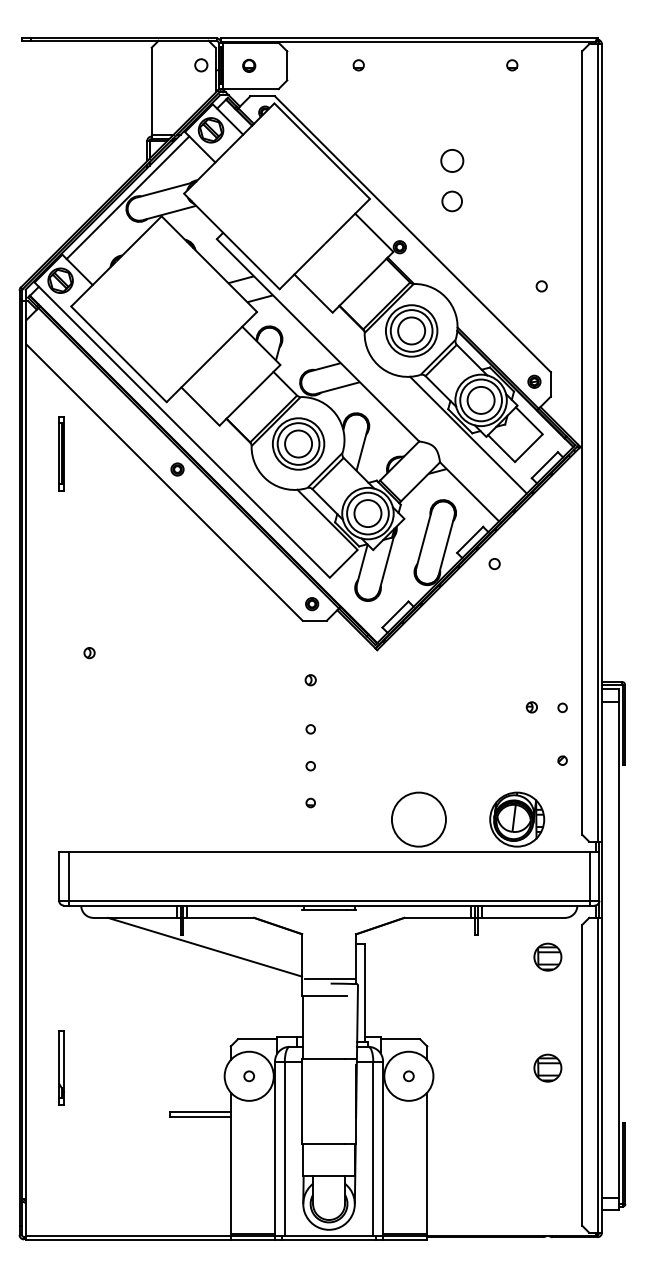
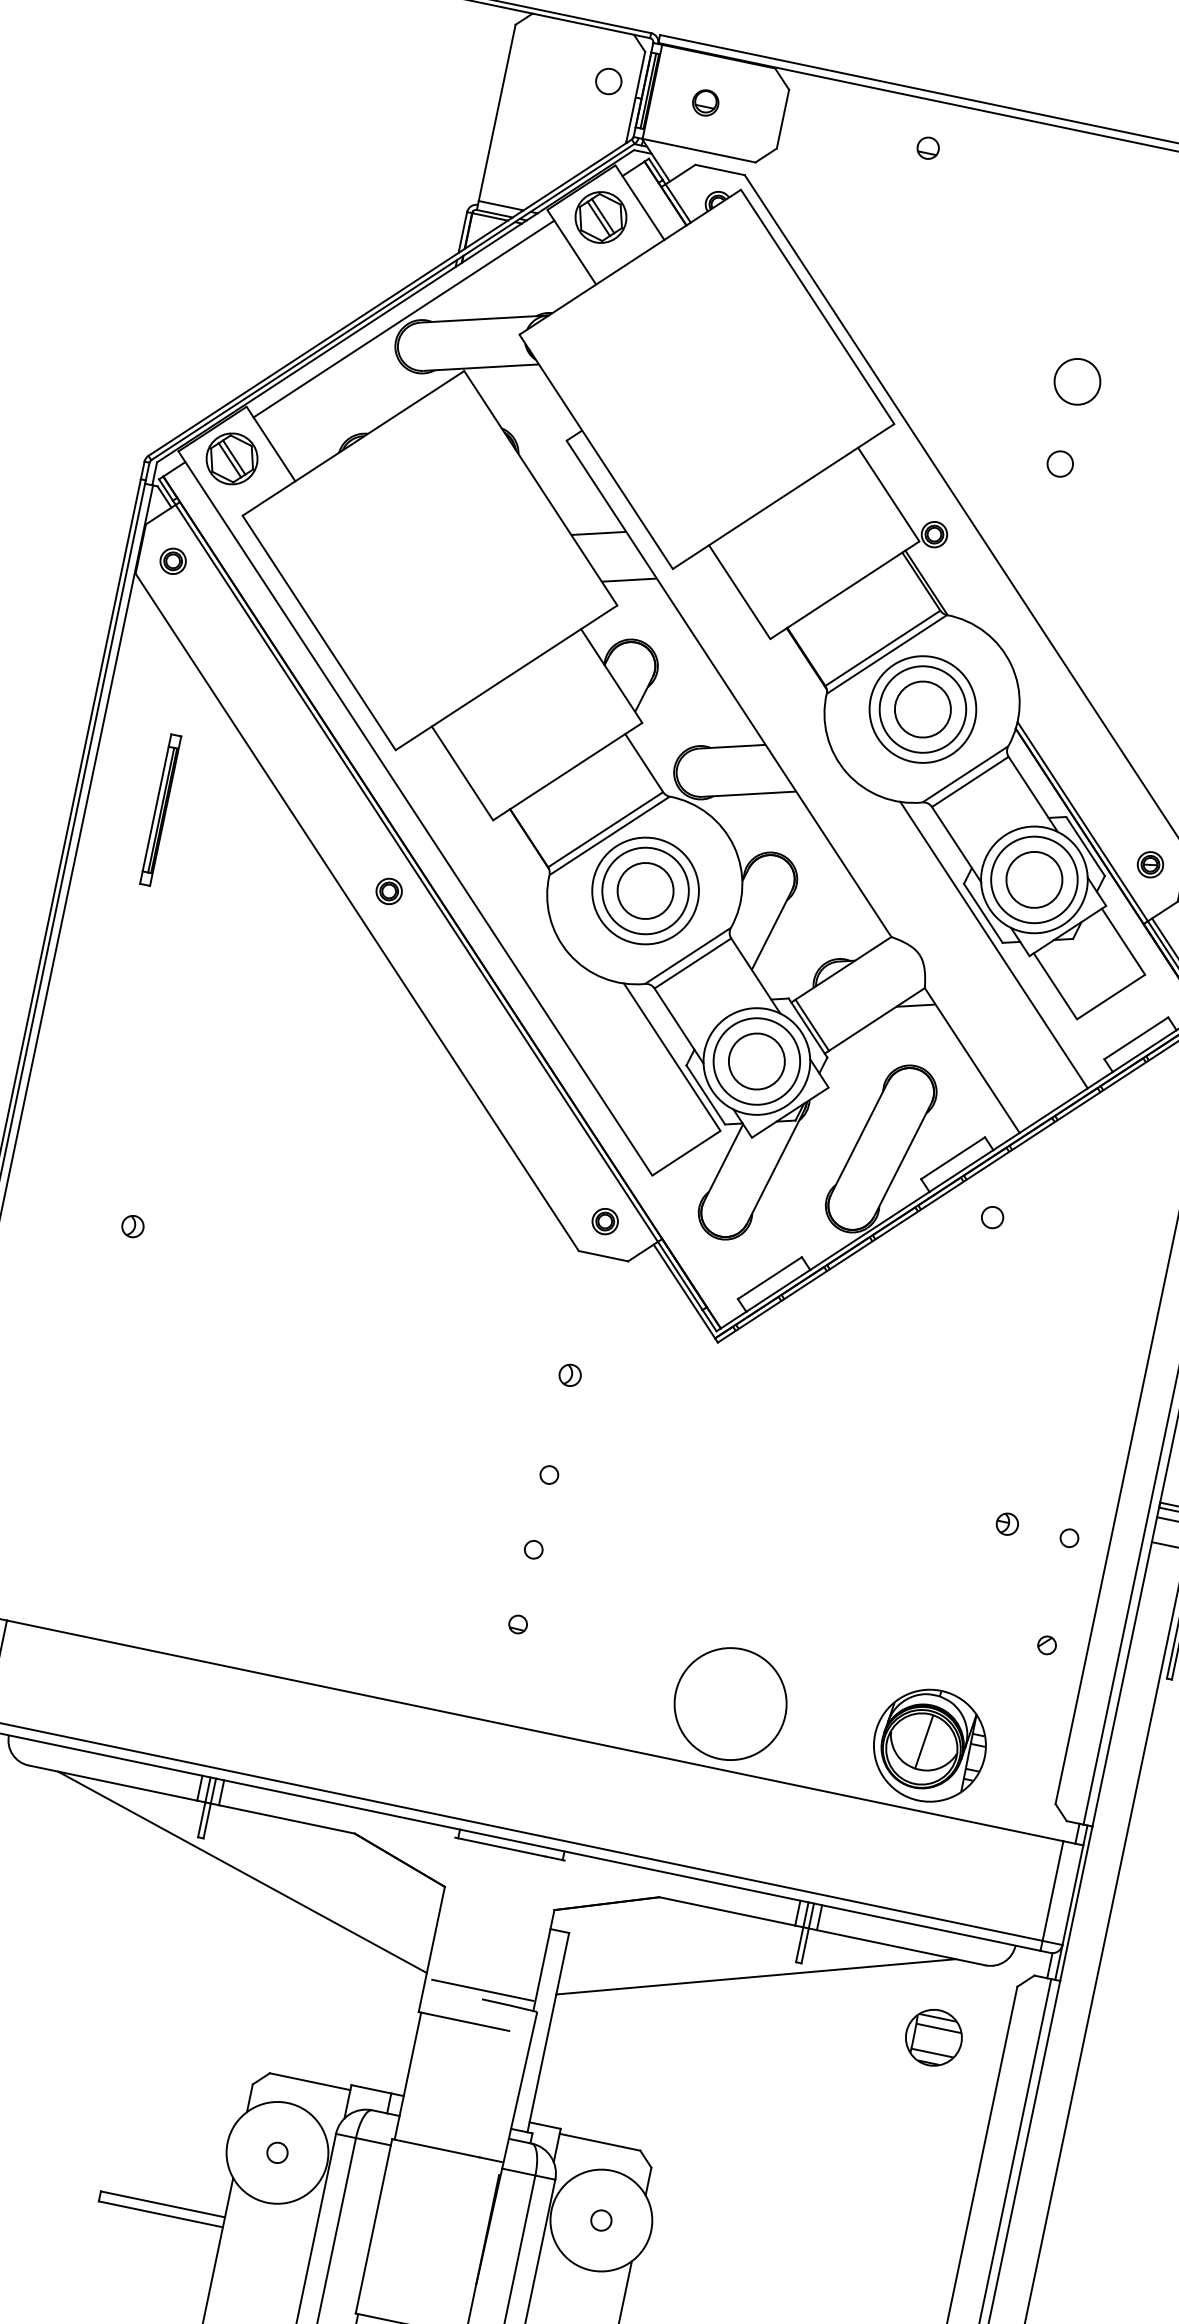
circle: (452, 201) -> (1060, 464), size x0.62
part: (42, 334) -> (172, 560), added
line: (457, 945) -> (755, 1975), added
part: (547, 1067) -> (886, 2261), removed

